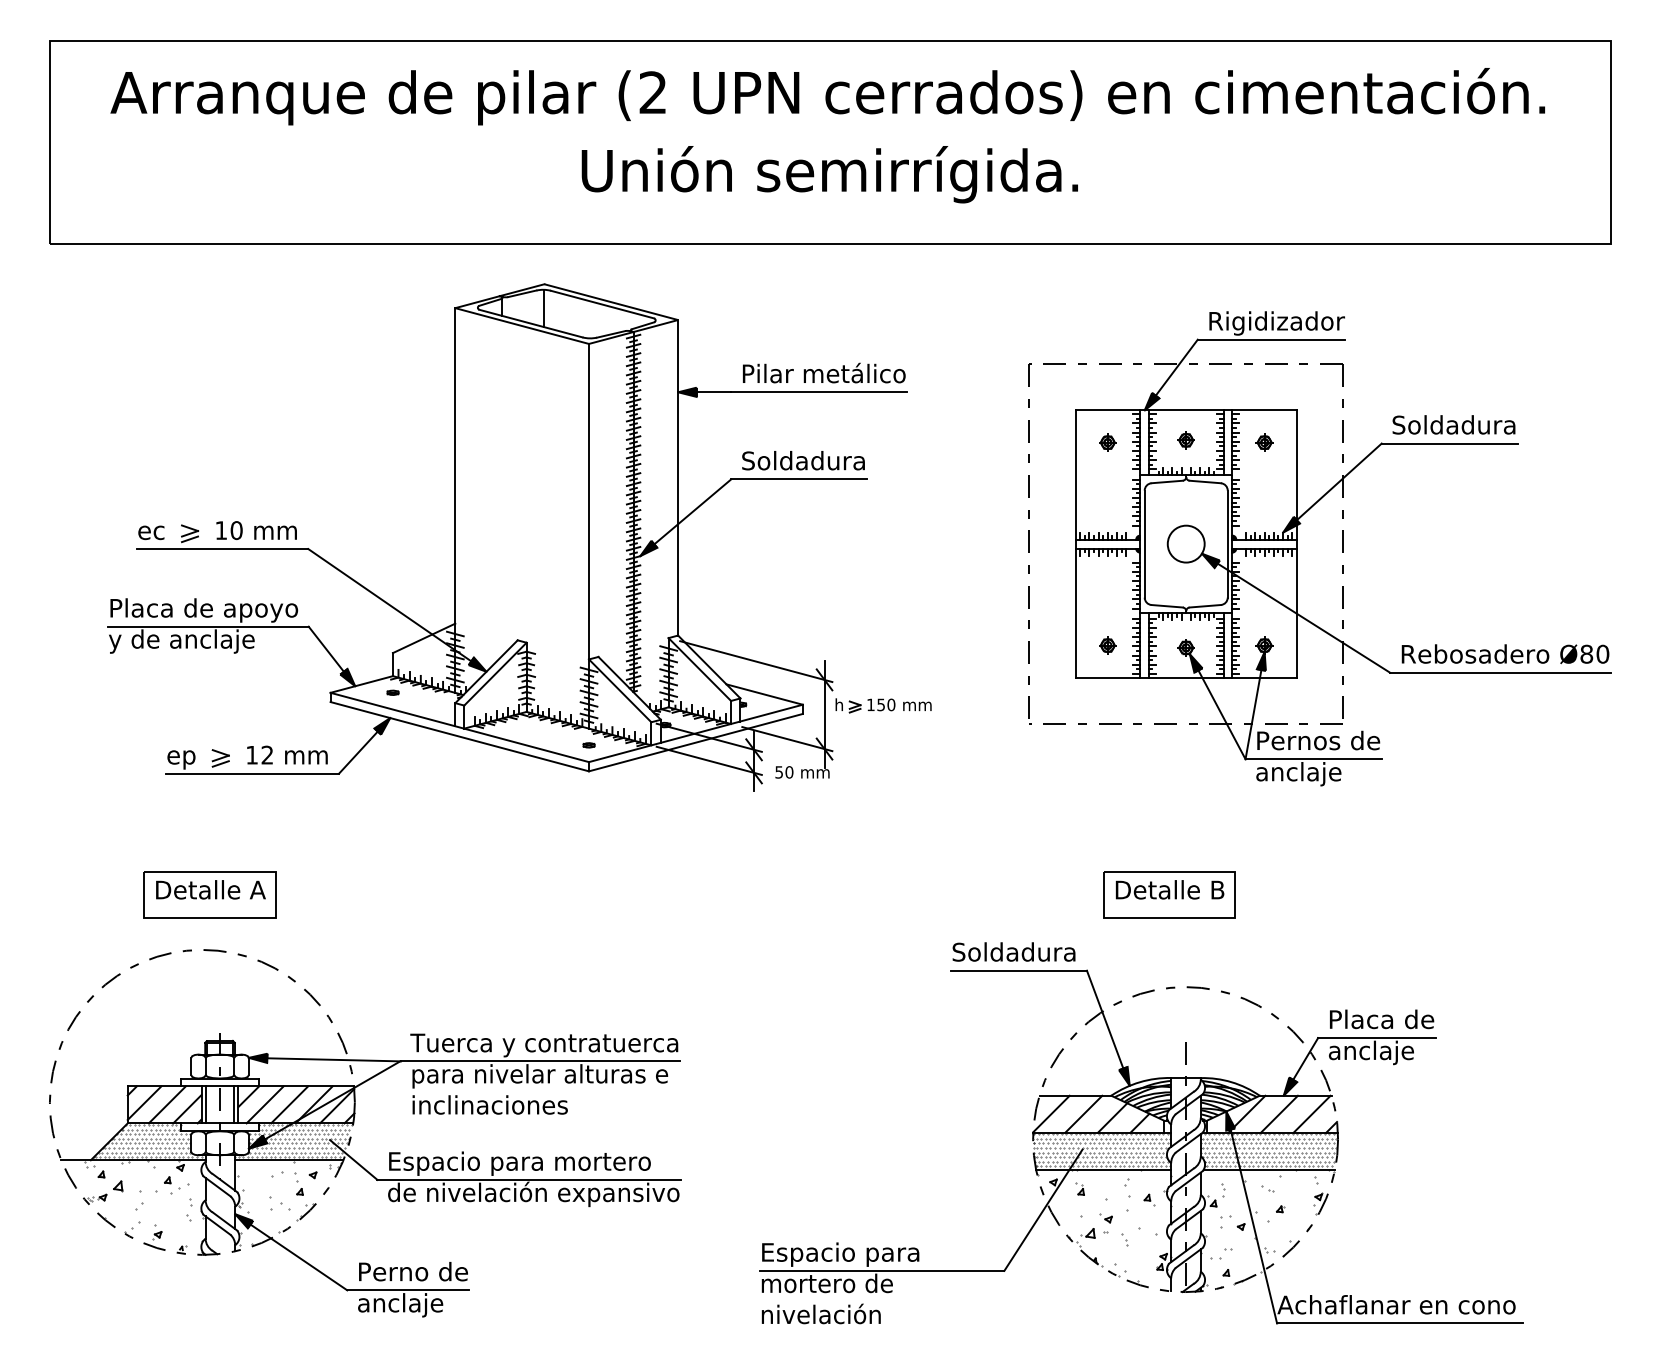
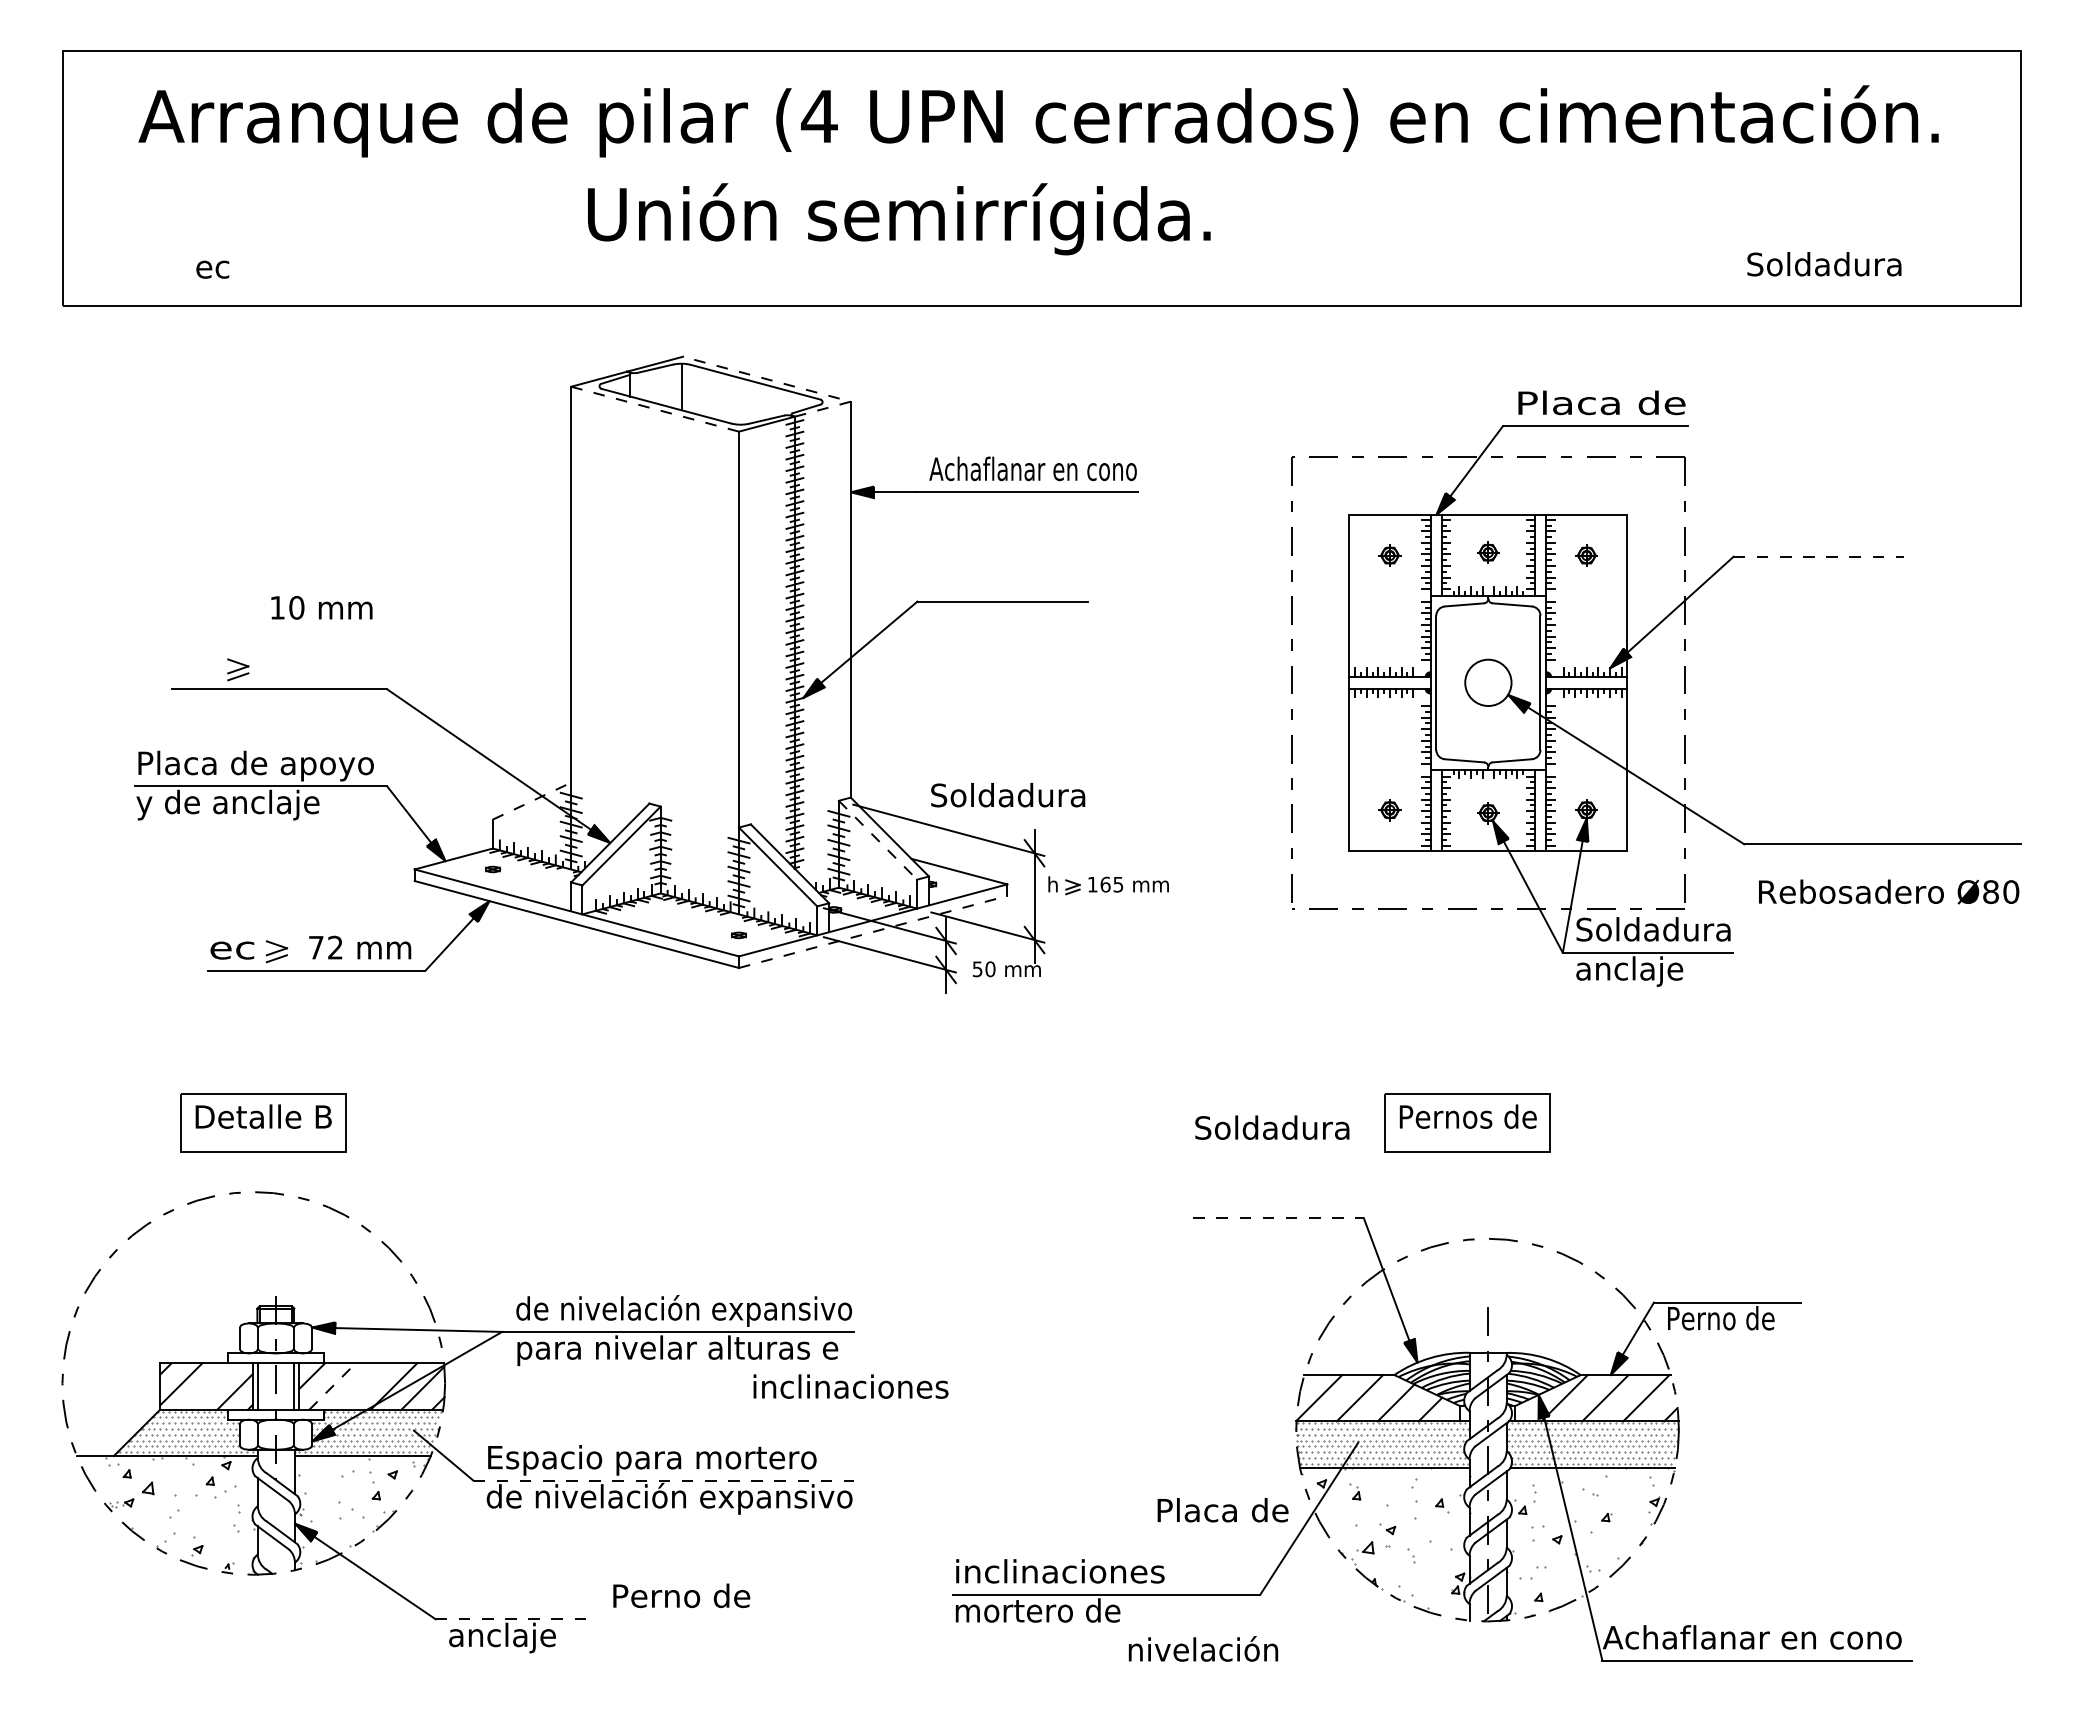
text: (653, 91) -> (819, 115), (2 -> (4
text: (830, 174) -> (899, 219), moved
line: (633, 307) -> (794, 386), solid -> dashed
text: (1277, 323) -> (1602, 405), Rigidizador -> Placa de
line: (522, 326) -> (655, 409), solid -> dashed
text: (822, 373) -> (1032, 468), Pilar metálico -> Achaflanar en cono
text: (1454, 425) -> (1824, 264), moved
line: (1450, 443) -> (1819, 556), solid -> dashed
text: (803, 460) -> (1008, 795), moved
text: (256, 530) -> (321, 607), moved
text: (151, 532) -> (212, 269), moved
line: (424, 637) -> (532, 800), solid -> dashed
text: (1505, 653) -> (1889, 891), moved
line: (700, 669) -> (878, 840), solid -> dashed
text: (885, 704) -> (1111, 884), 150 -> 165
text: (1317, 740) -> (1653, 929), Pernos de -> Soldadura
line: (696, 742) -> (873, 931), solid -> dashed
text: (252, 755) -> (316, 947), 12 -> 72
text: (185, 759) -> (232, 953), ep -> ec
text: (257, 889) -> (323, 1116), Detalle A -> Detalle B
text: (1169, 889) -> (1467, 1116), Detalle B -> Pernos de
text: (1014, 951) -> (1272, 1127), moved
line: (1019, 970) -> (1279, 1218), solid -> dashed
text: (1381, 1019) -> (1222, 1510), moved
text: (544, 1044) -> (683, 1310), Tuerca y contratuerca -> de nivelación expansivo
text: (1371, 1053) -> (1720, 1321), anclaje -> Perno de
line: (167, 1104) -> (209, 1386), removed
line: (265, 1104) -> (332, 1386), solid -> dashed
line: (289, 1104) -> (363, 1386), removed
text: (489, 1104) -> (850, 1386), moved
line: (529, 1179) -> (664, 1480), solid -> dashed
text: (845, 1254) -> (1060, 1574), Espacio para -> inclinaciones
text: (413, 1271) -> (681, 1595), moved
line: (408, 1290) -> (512, 1619), solid -> dashed
text: (821, 1313) -> (1203, 1648), moved

